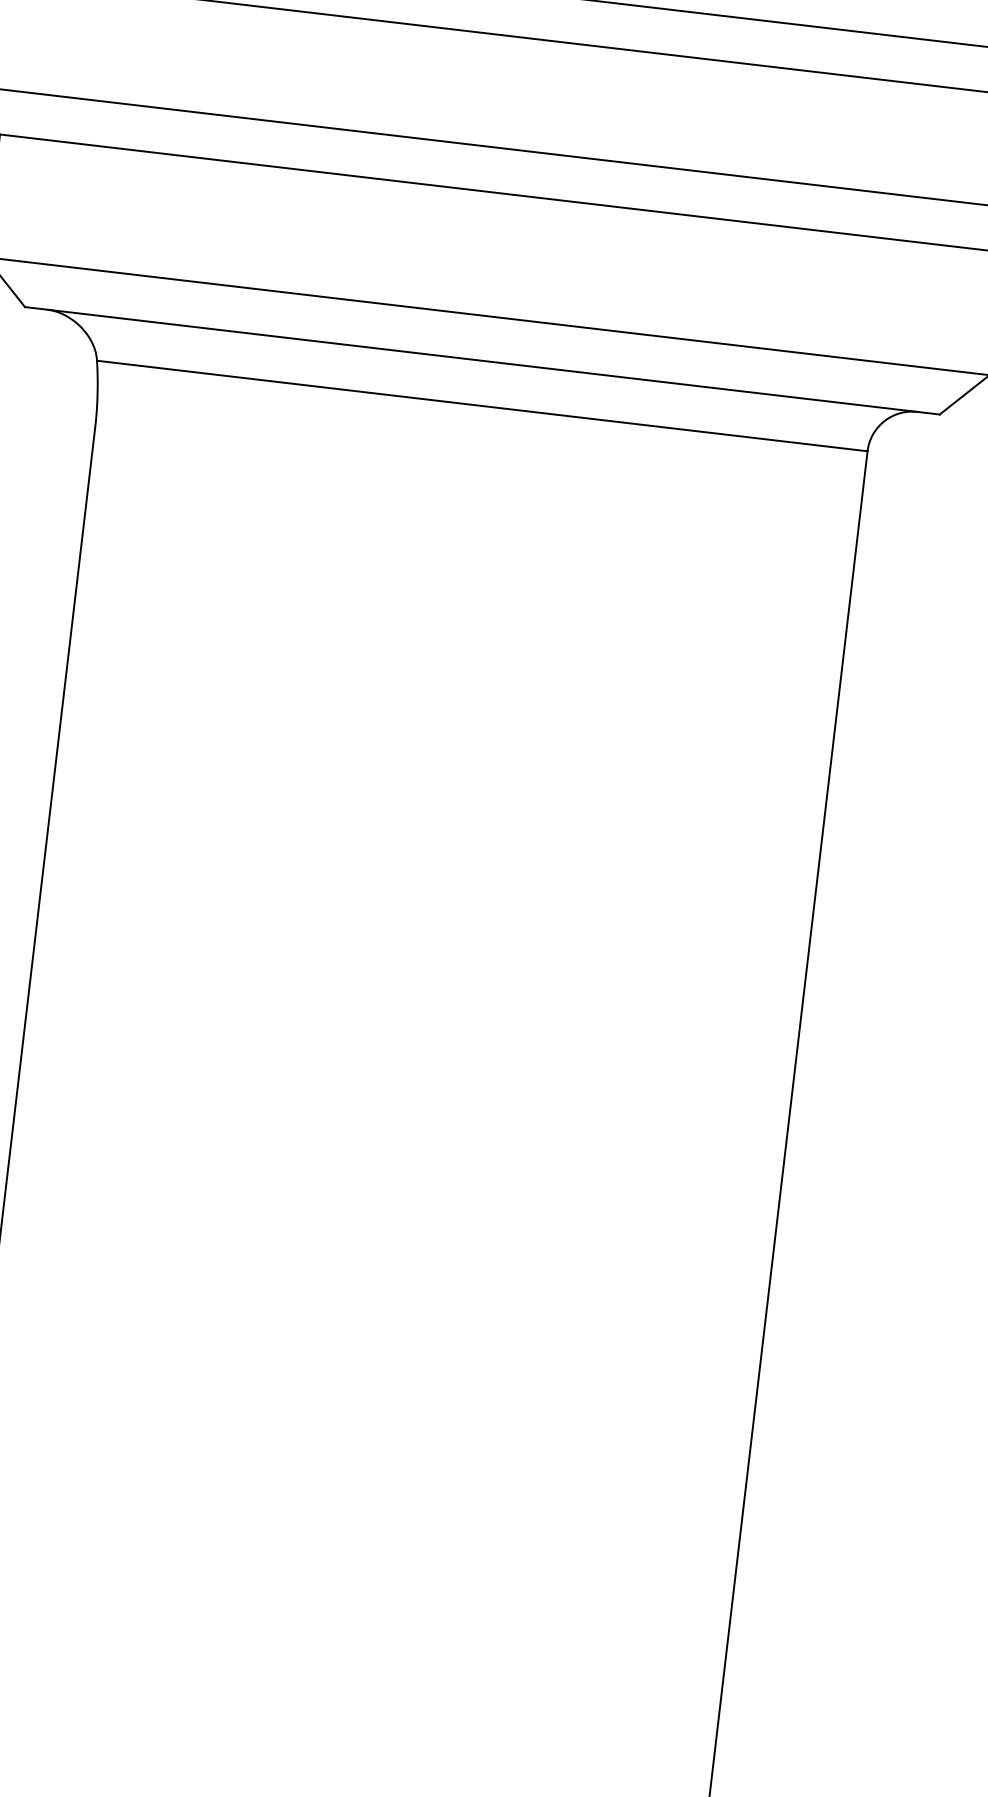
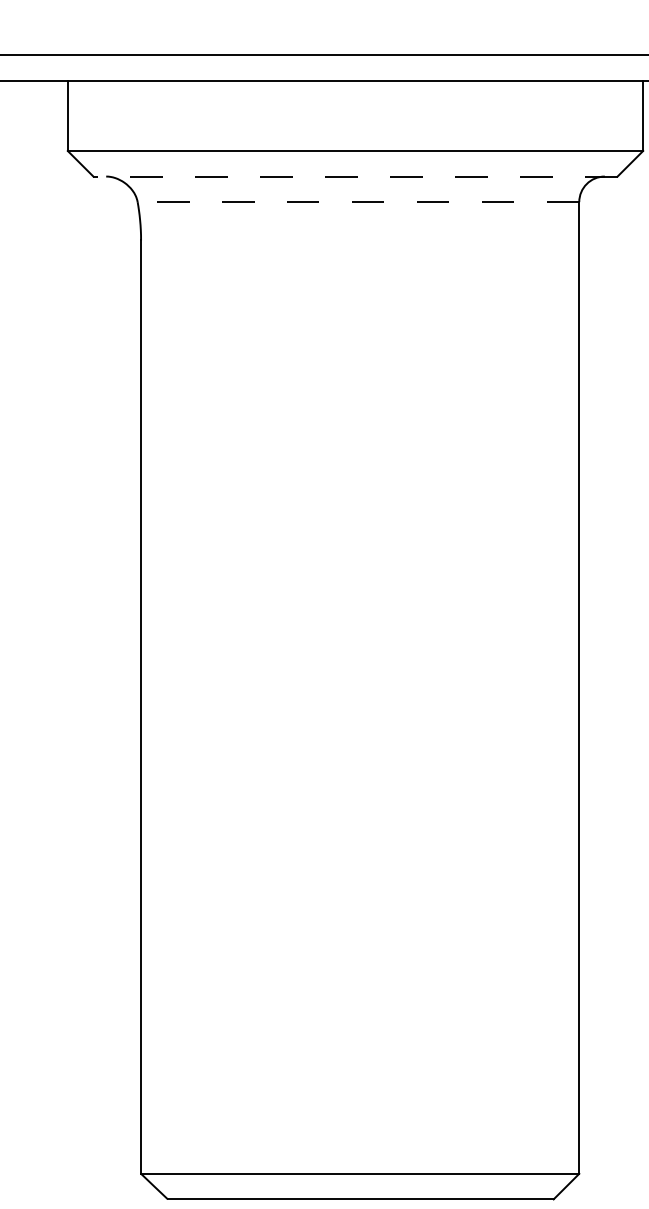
line: (482, 360) -> (355, 176), solid -> dashed
line: (482, 406) -> (358, 202), solid -> dashed

